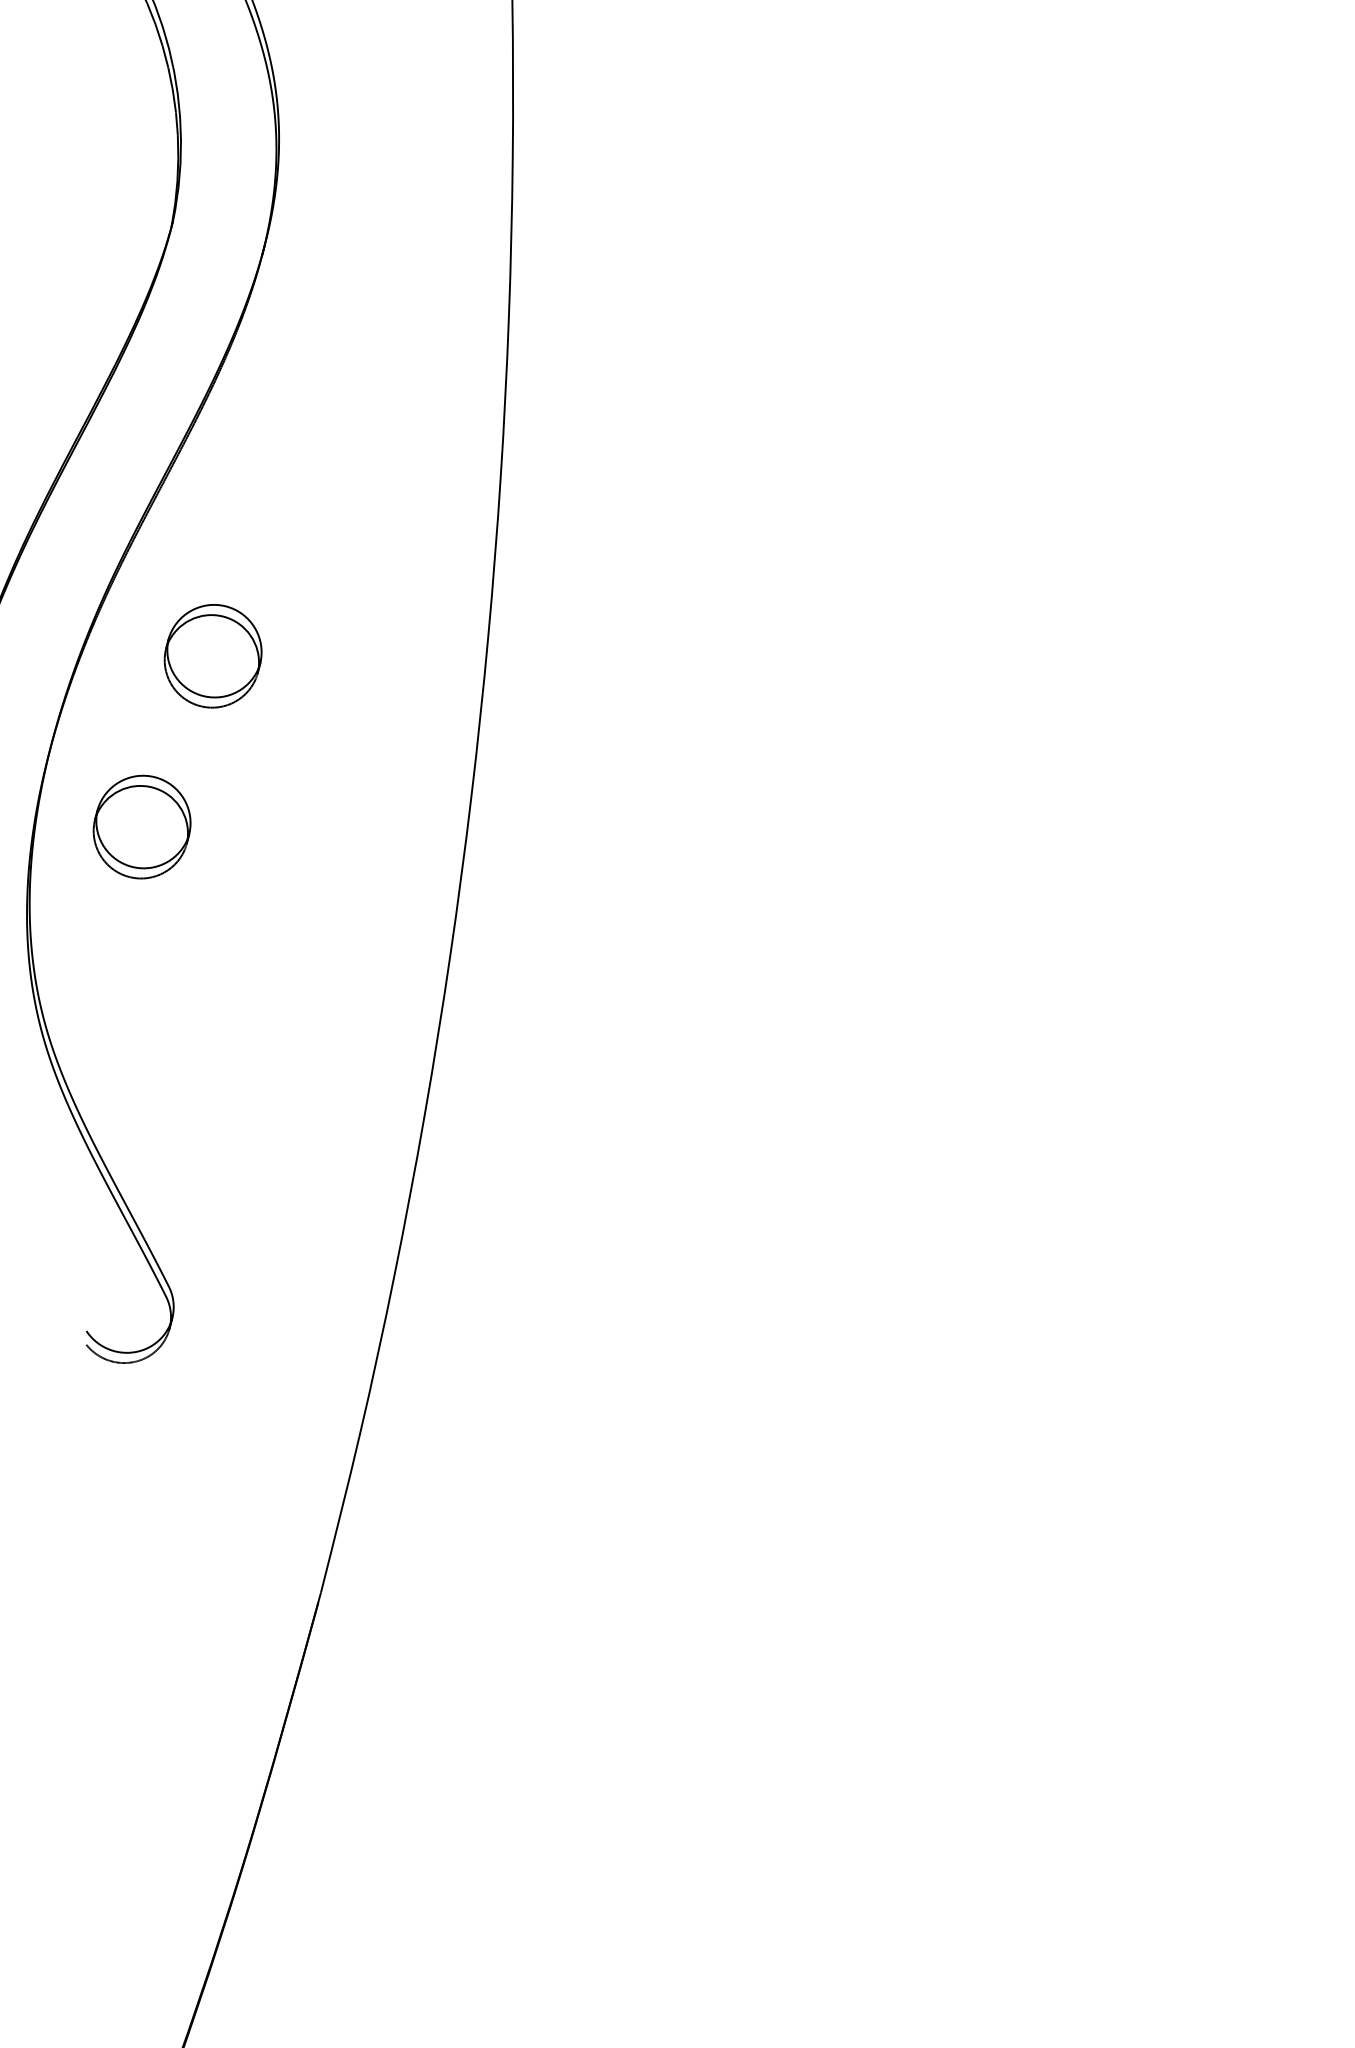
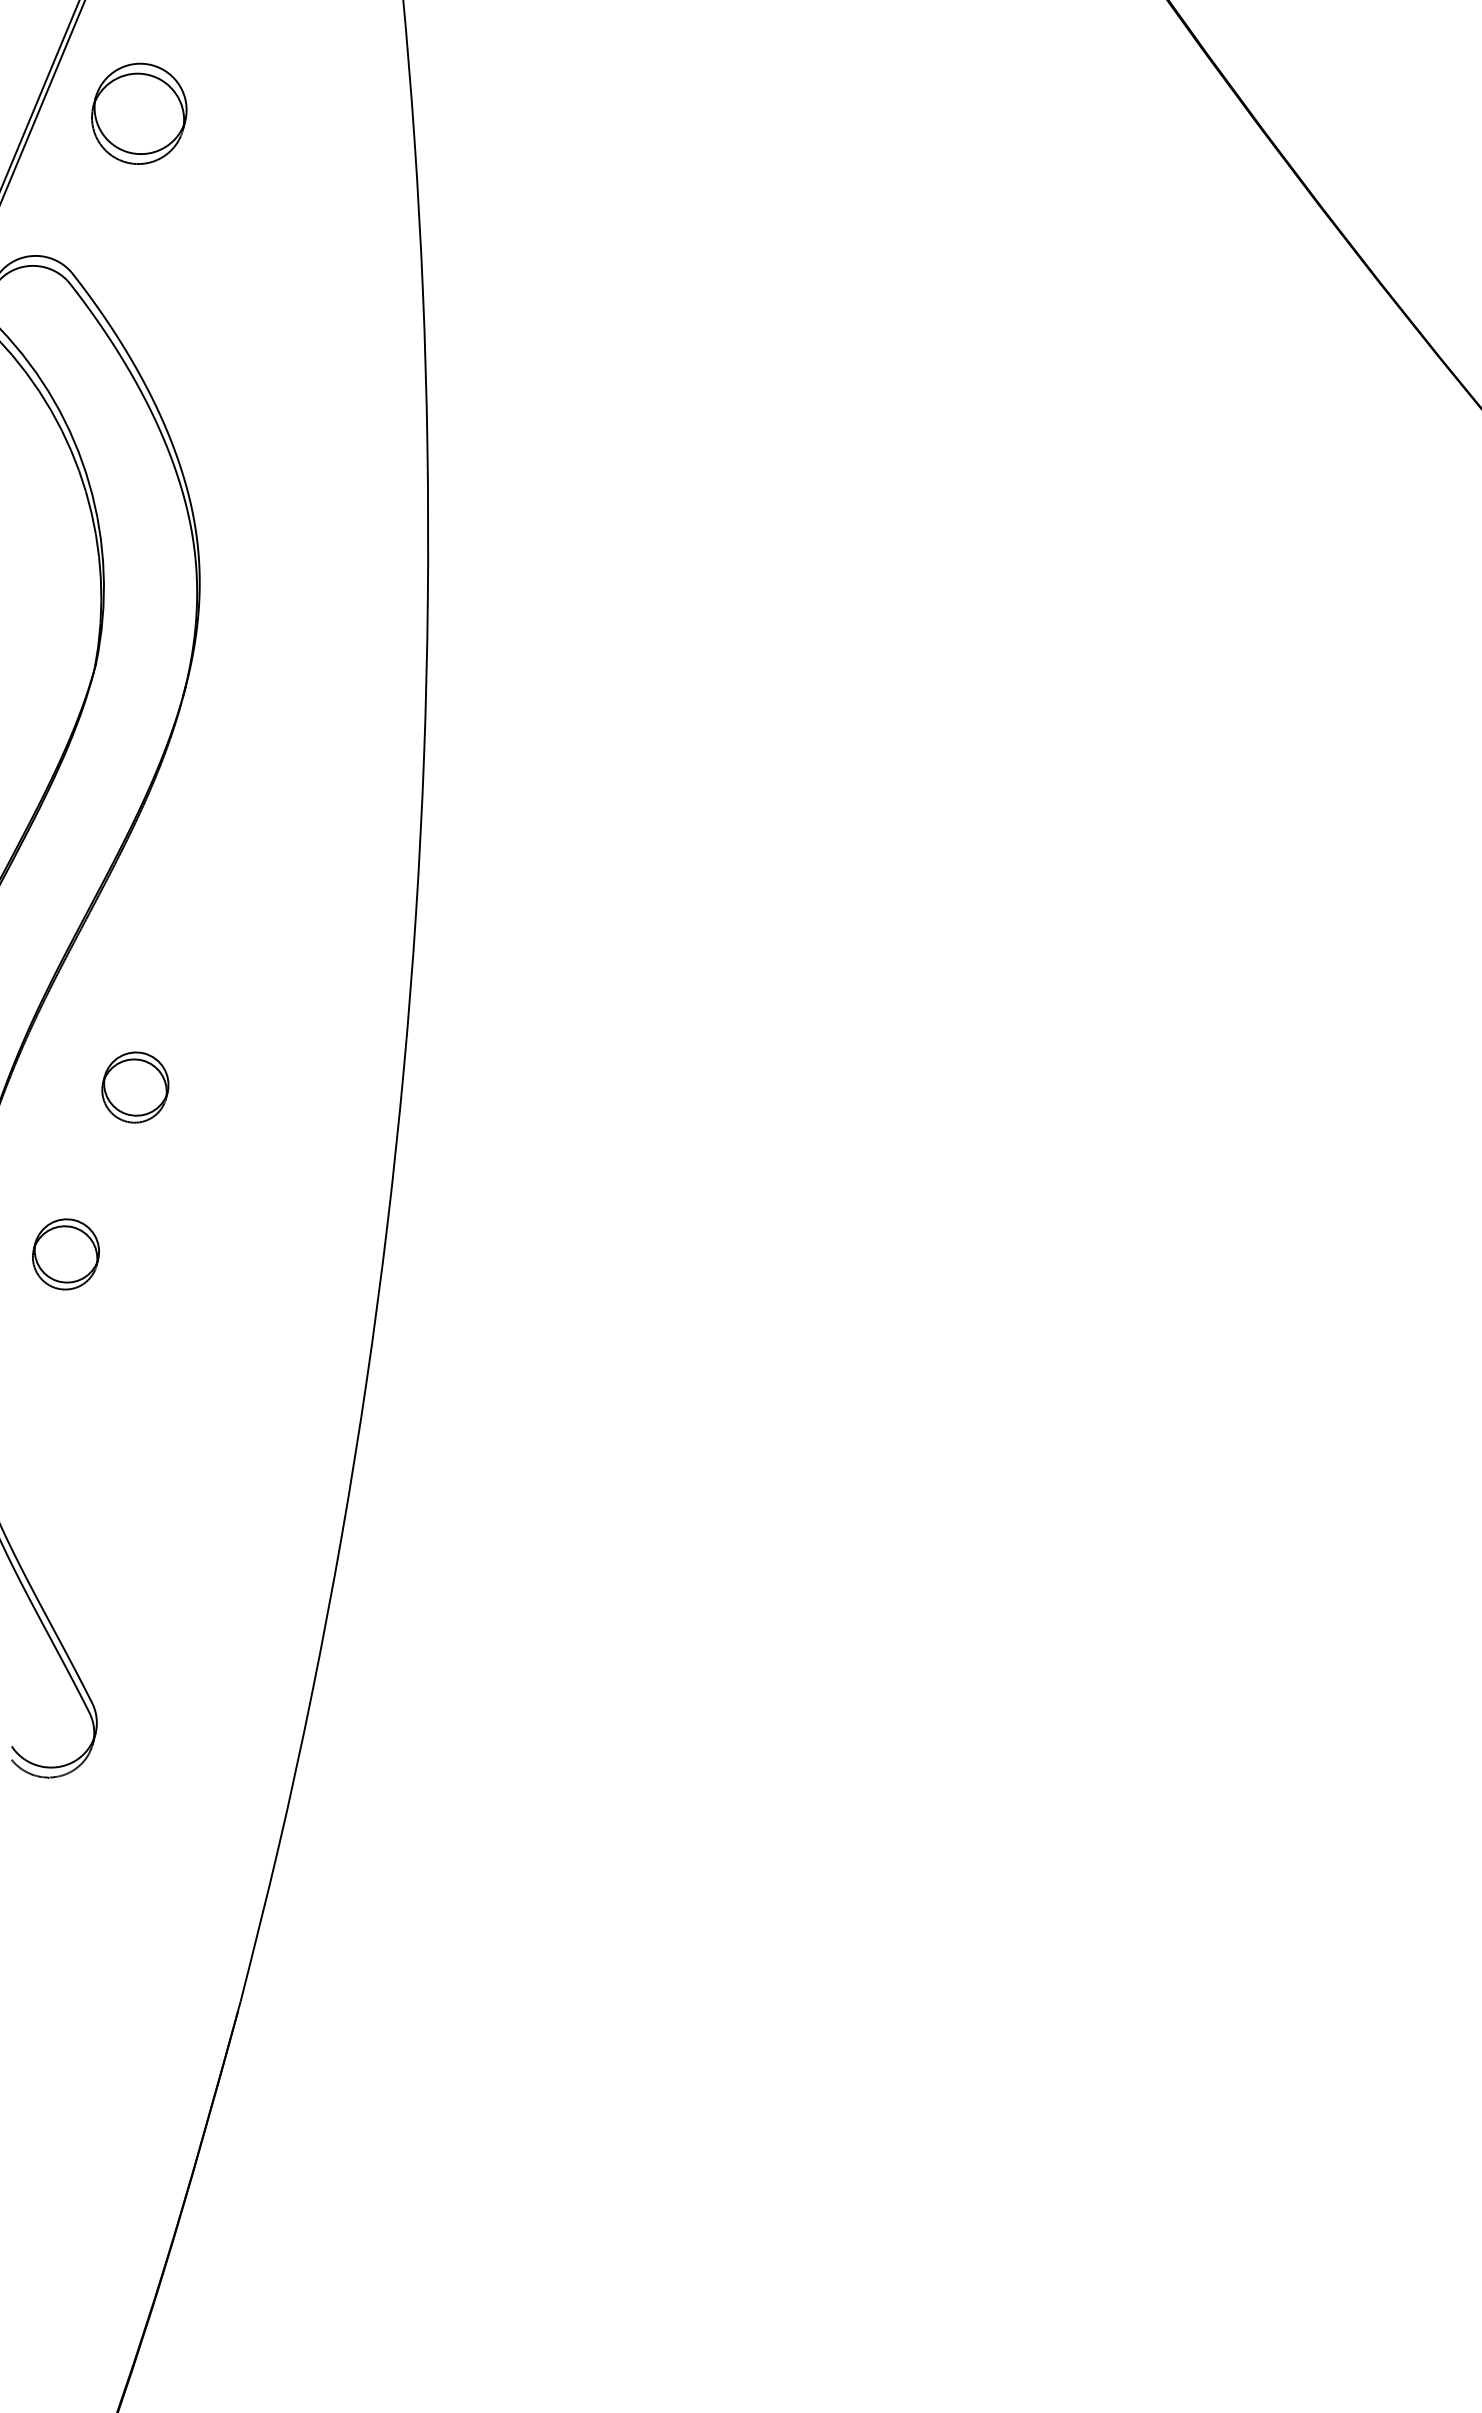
part: (213, 656) -> (135, 1087), size x0.7
part: (141, 827) -> (65, 1254), size x0.7

